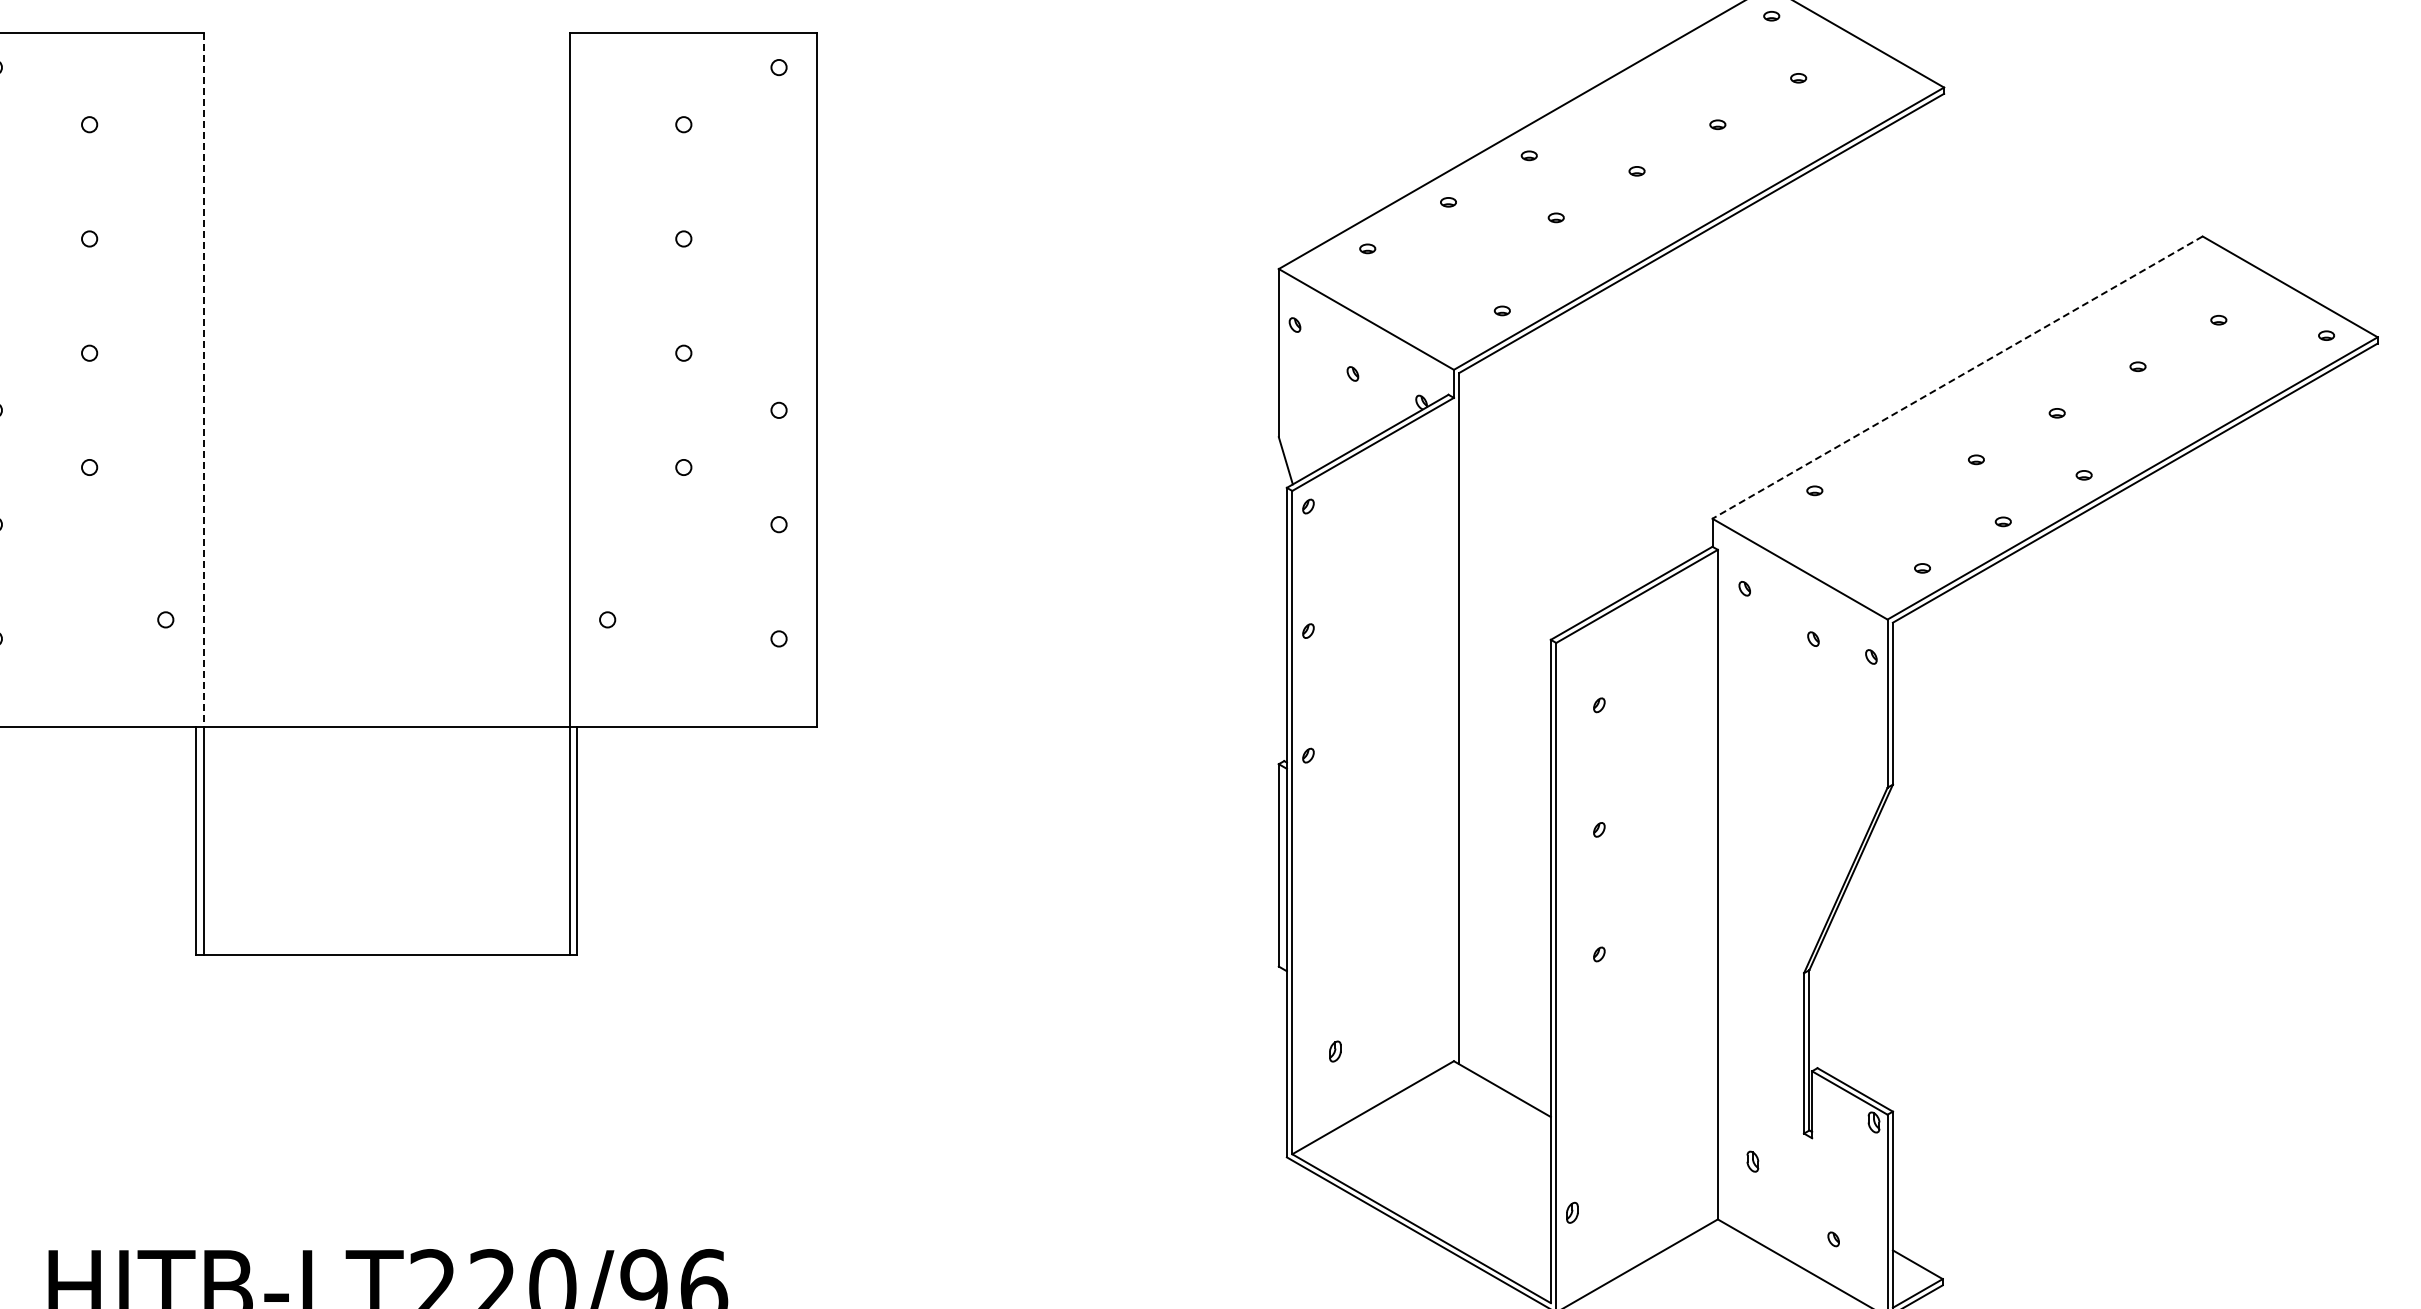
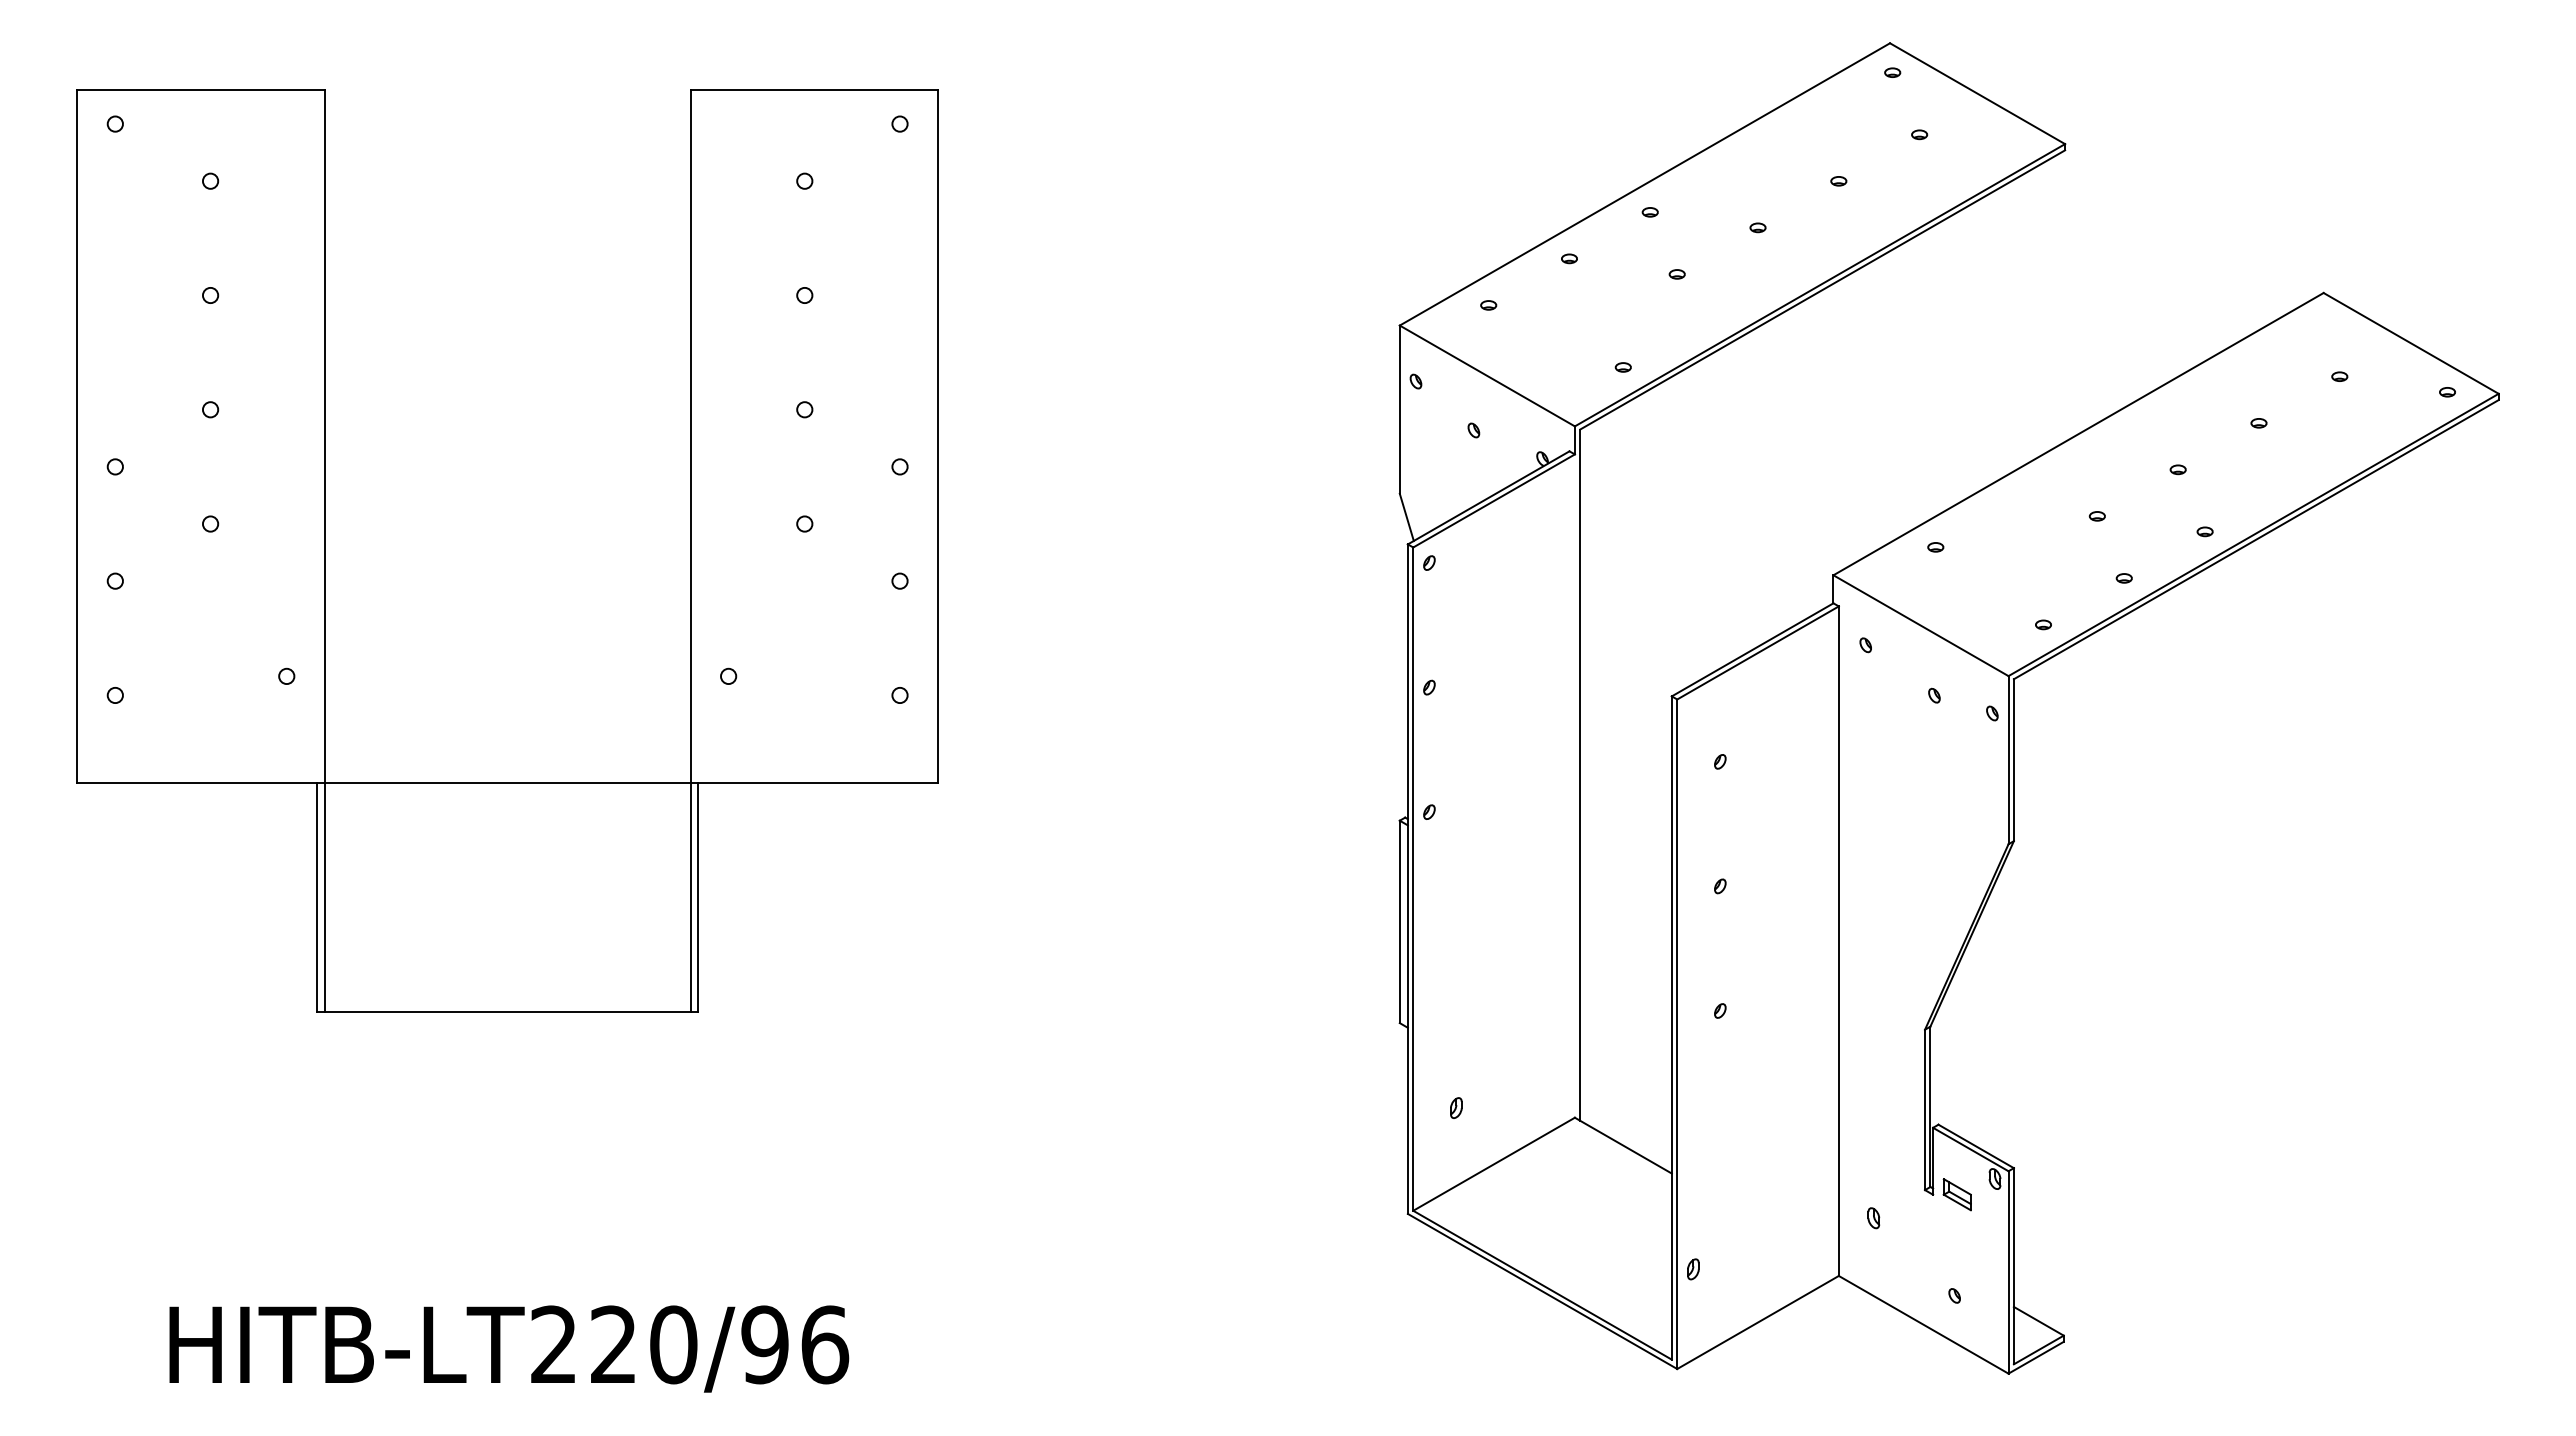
line: (1957, 377) -> (2078, 434), dashed -> solid
line: (203, 379) -> (324, 436), dashed -> solid
part: (1835, 1137) -> (1956, 1194), added

